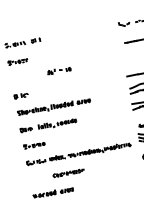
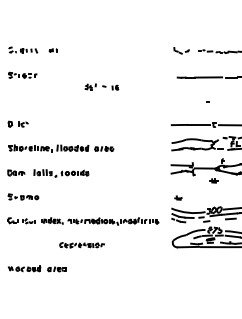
part: (36, 40) -> (53, 50), size x0.6
part: (58, 70) -> (101, 86), moved
part: (68, 173) -> (81, 245), moved

